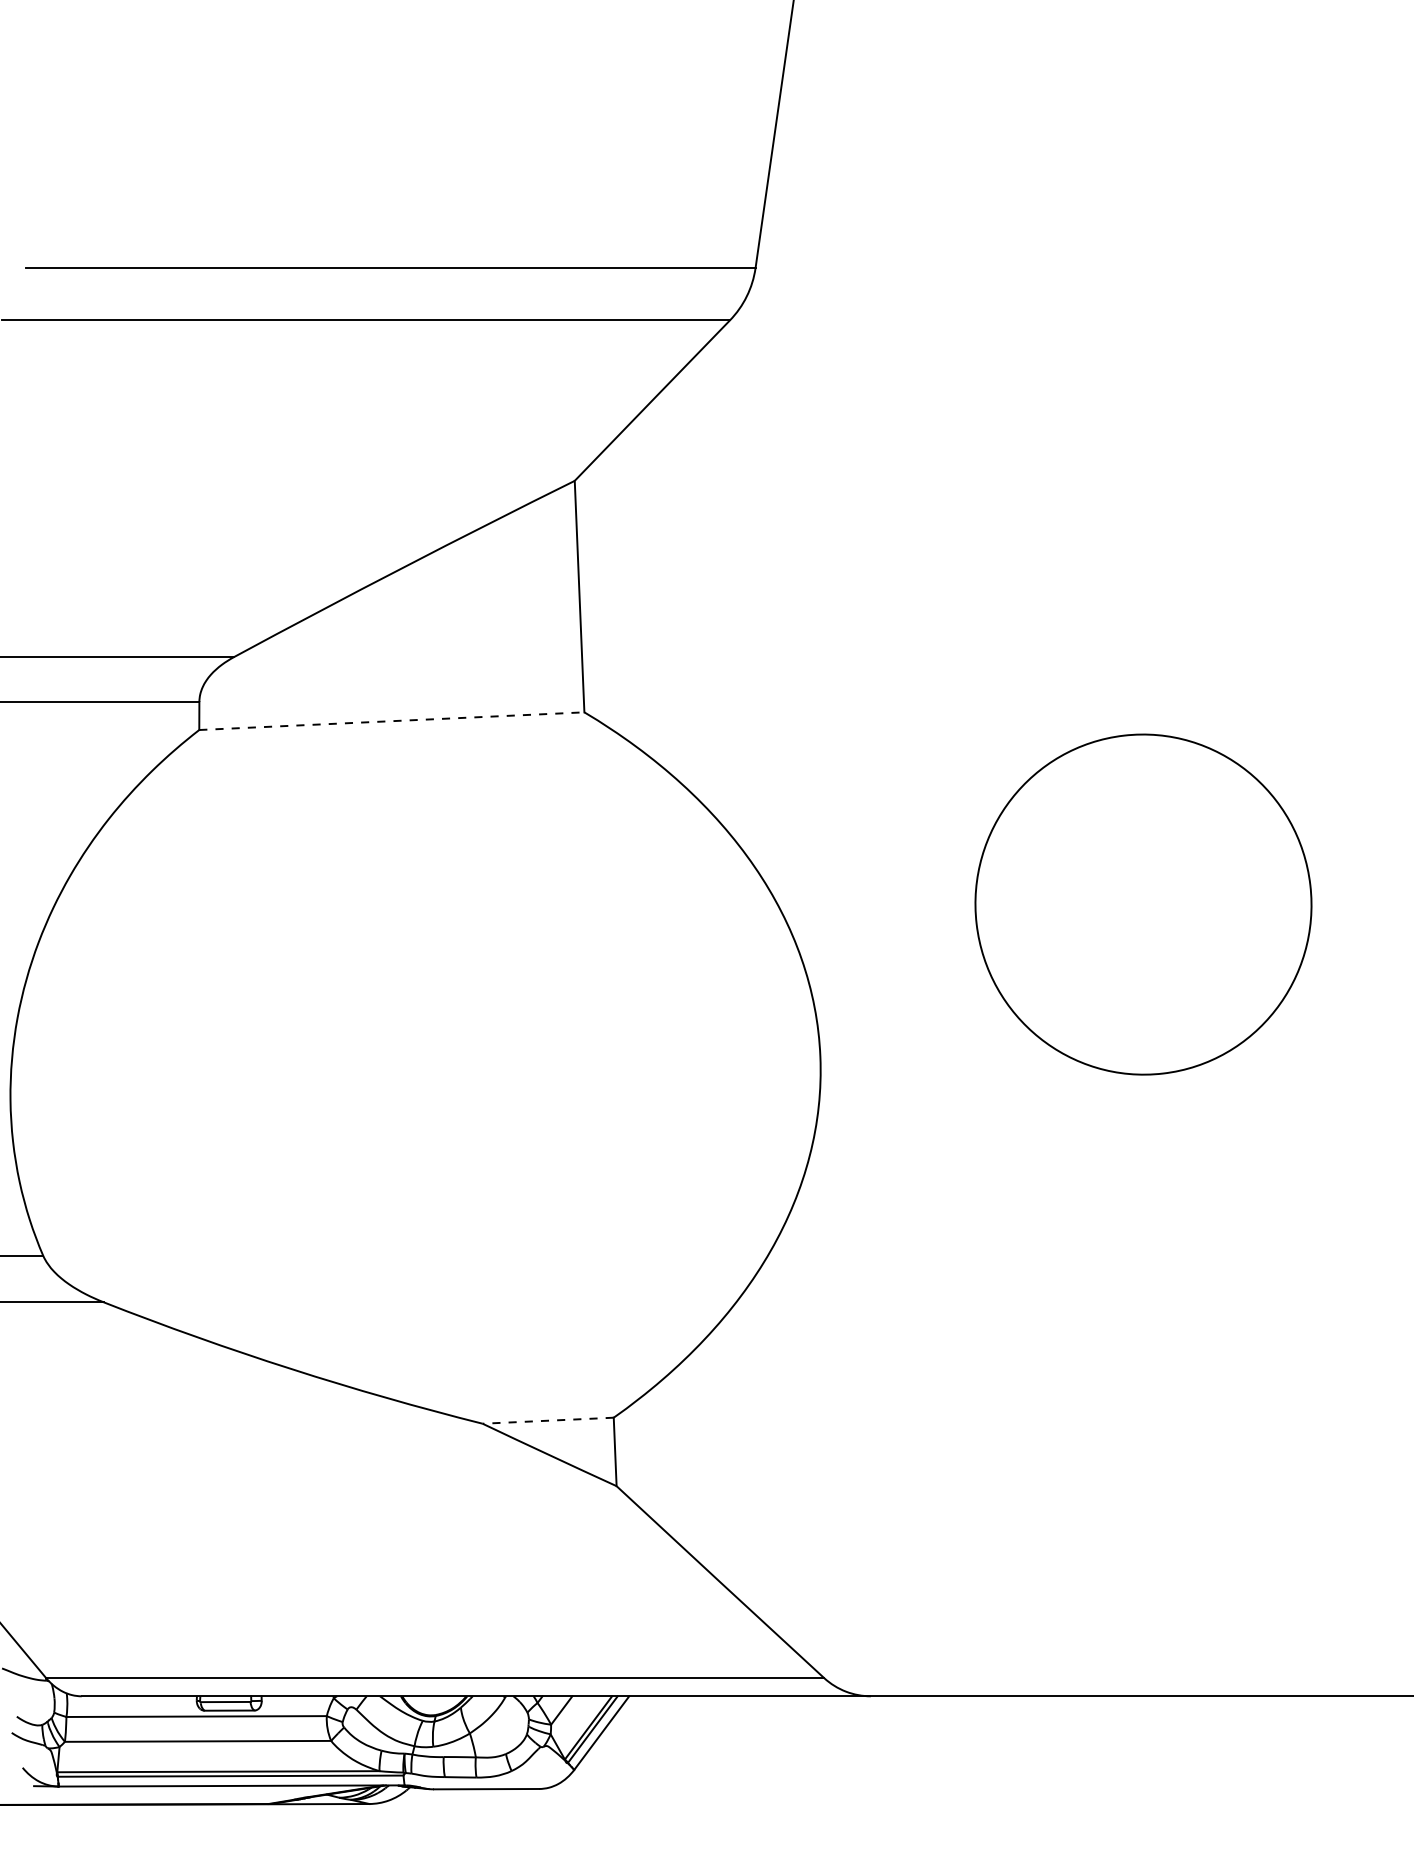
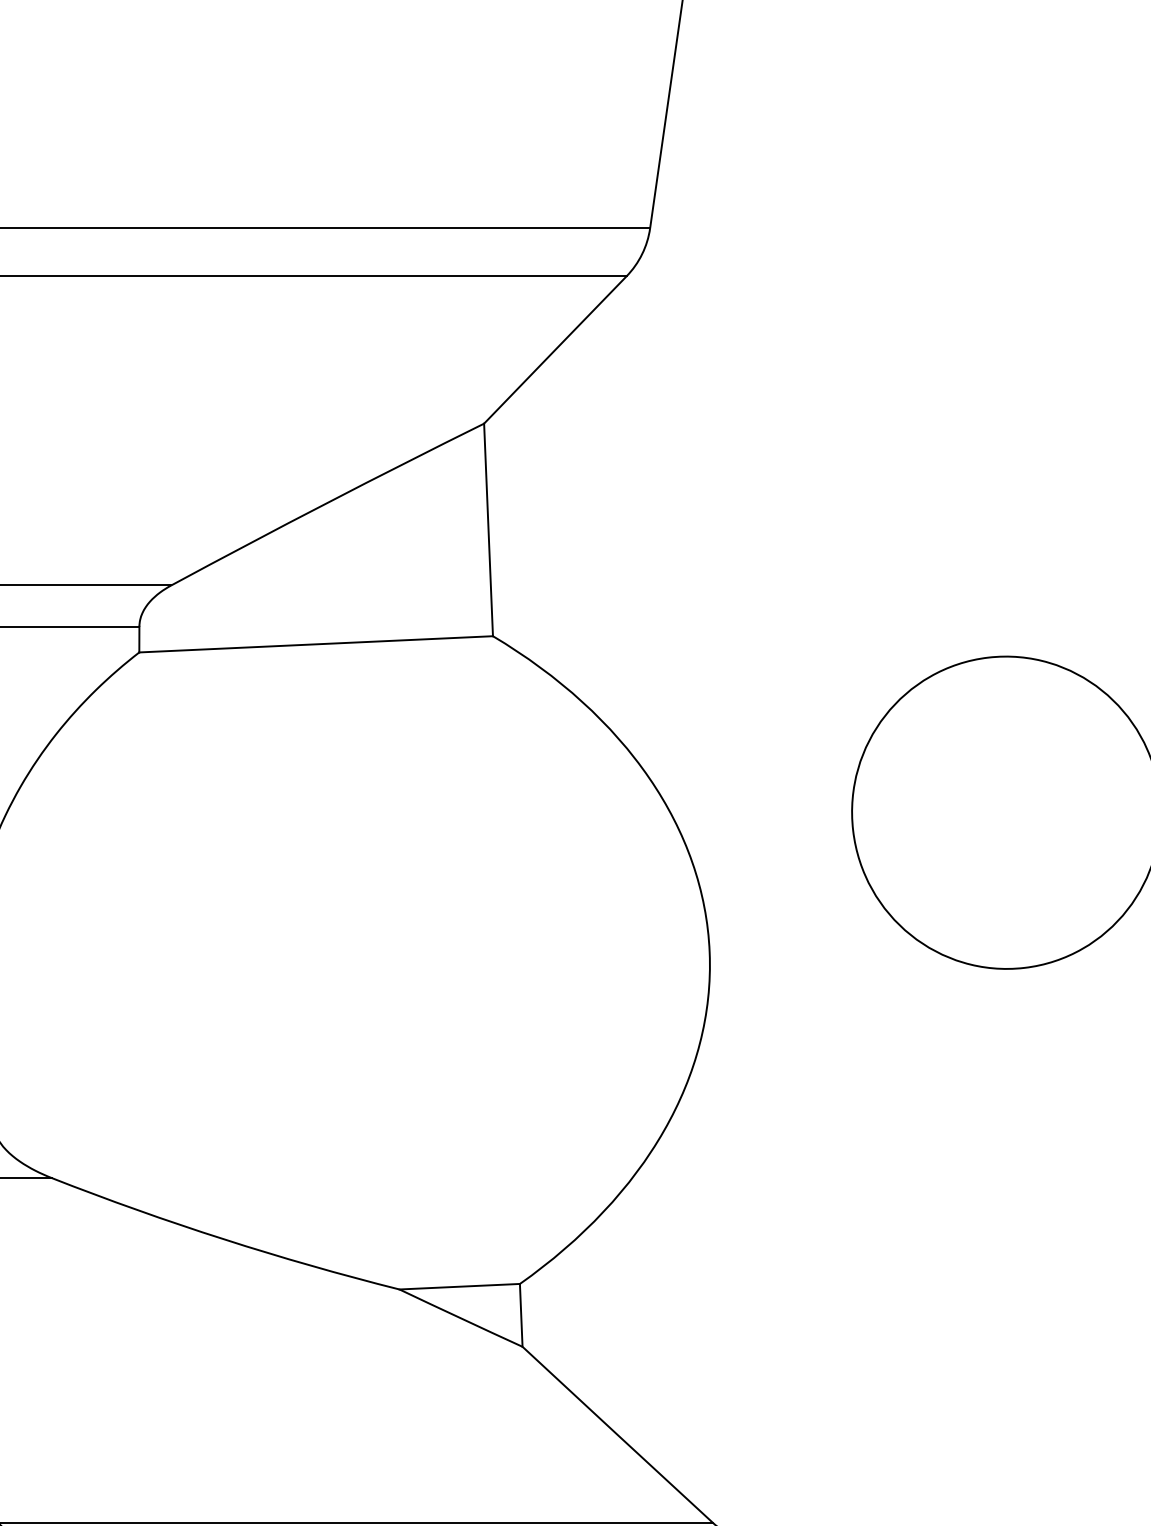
line: (391, 721) -> (315, 644), dashed -> solid
line: (548, 1420) -> (460, 1286), dashed -> solid

